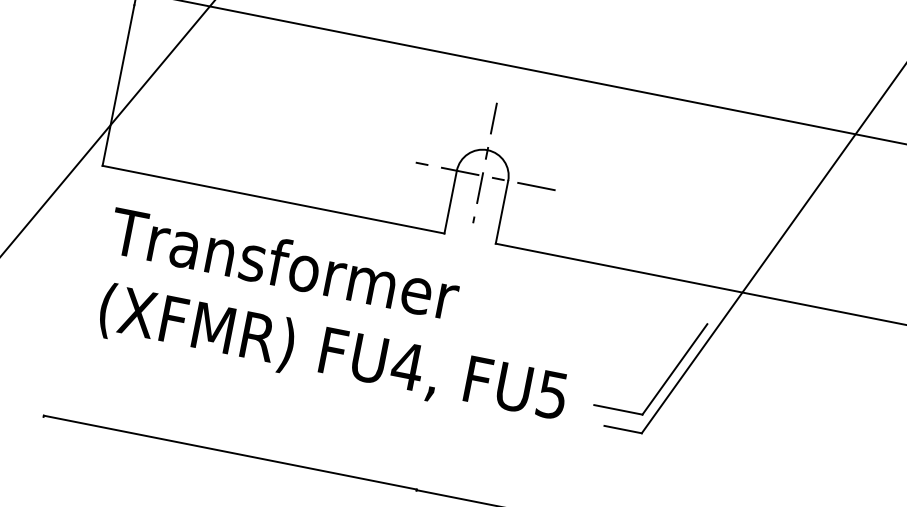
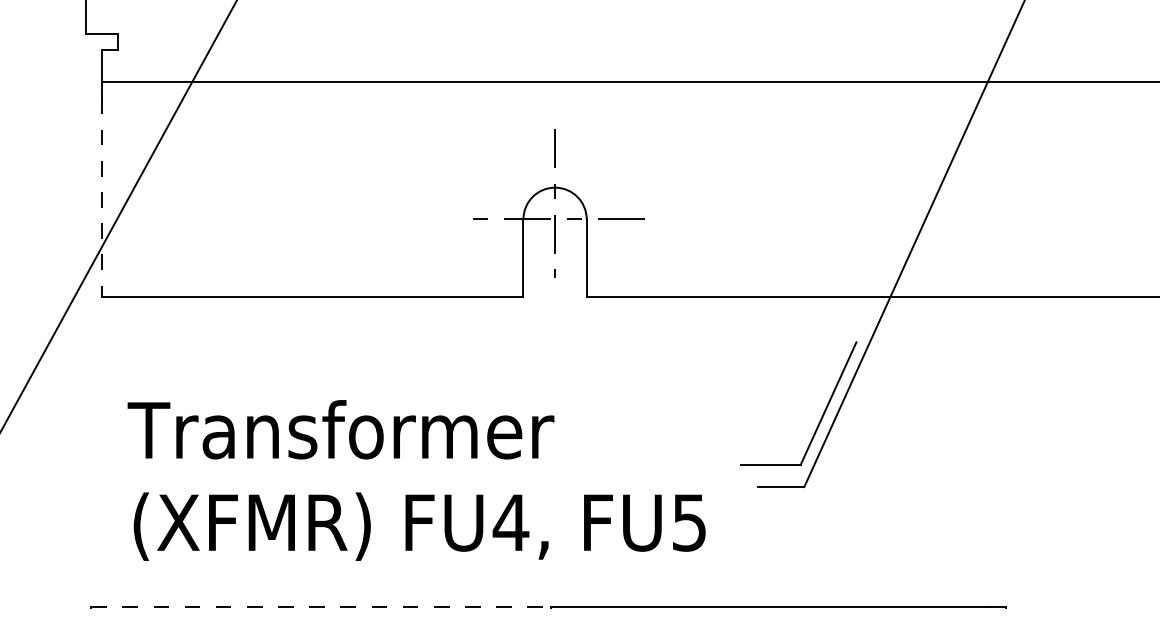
line: (118, 85) -> (102, 197), solid -> dashed
text: (337, 316) -> (416, 480), moved
line: (230, 452) -> (321, 606), solid -> dashed

